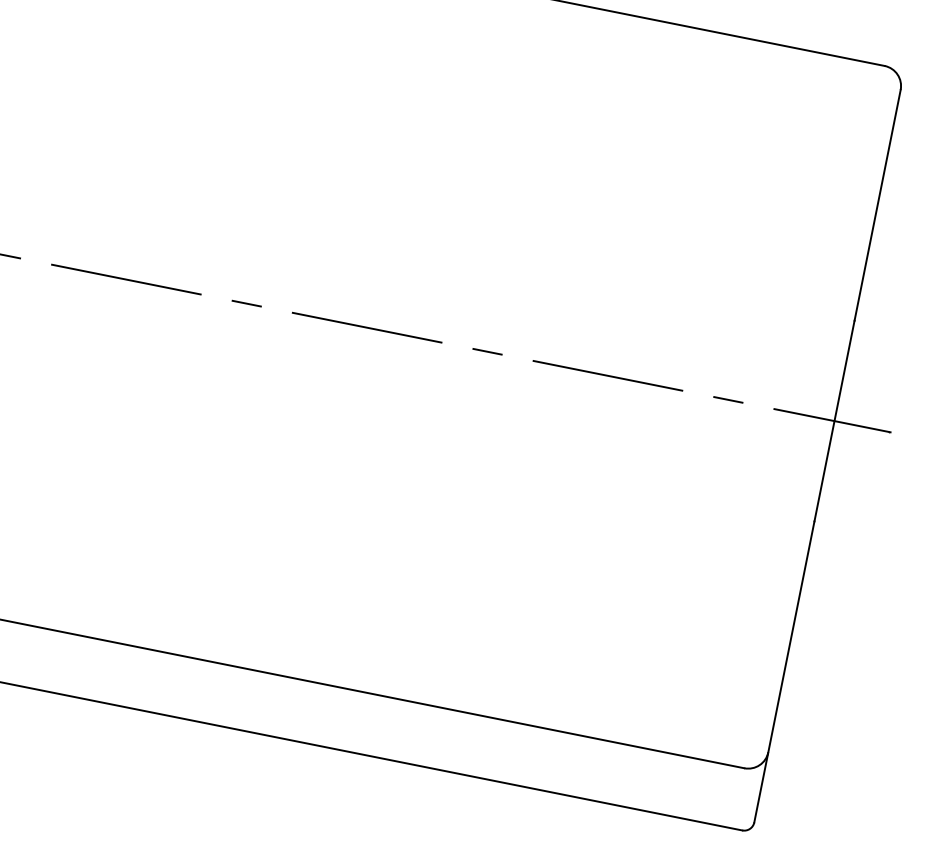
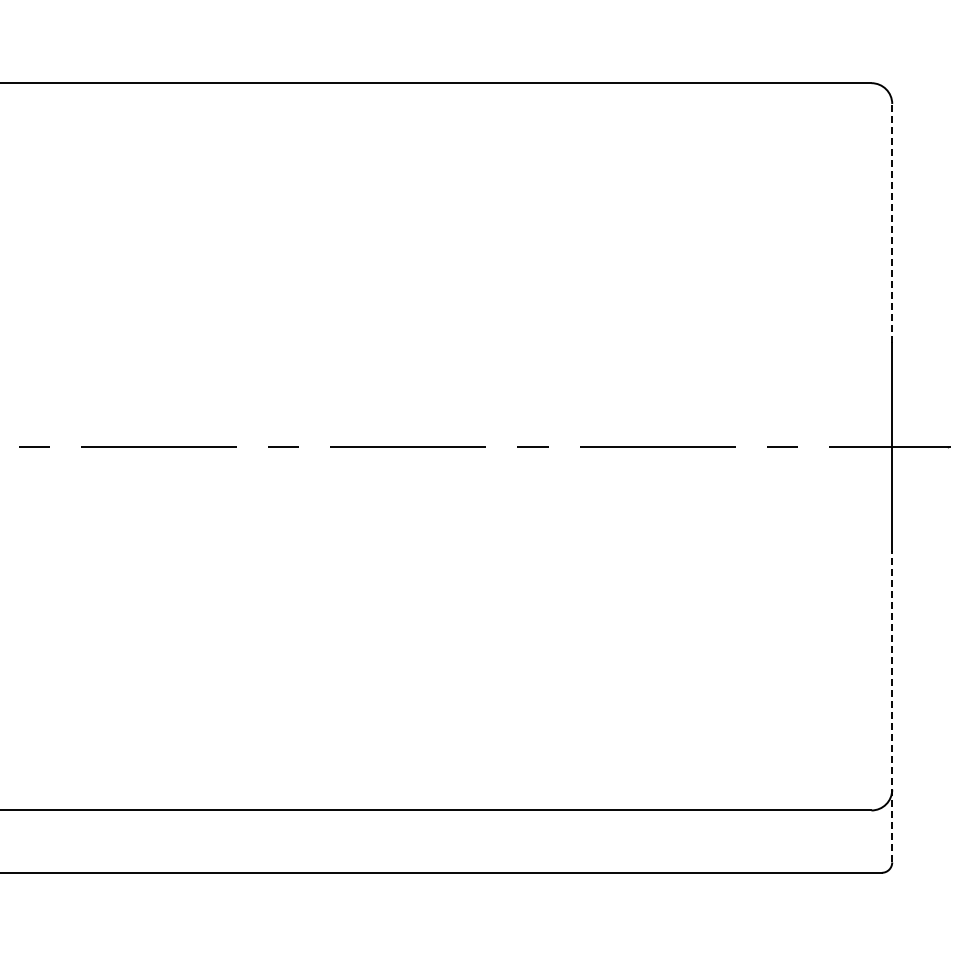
line: (878, 204) -> (892, 222), solid -> dashed
line: (784, 671) -> (892, 706), solid -> dashed

